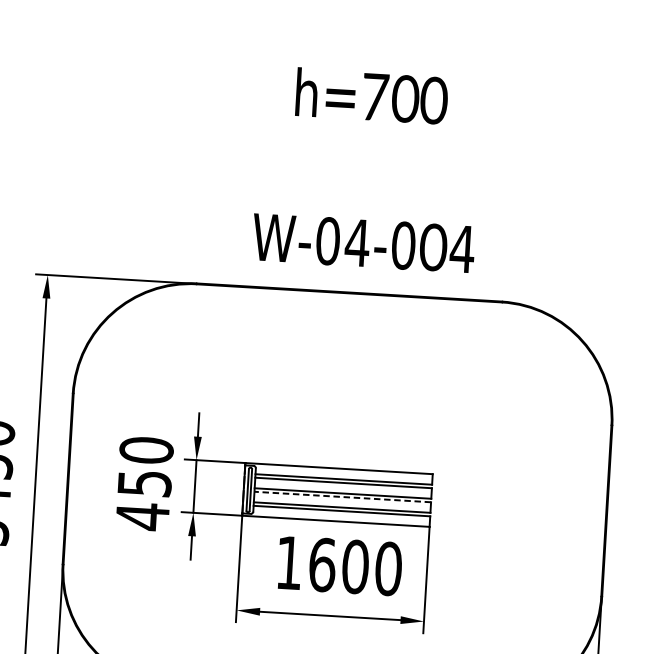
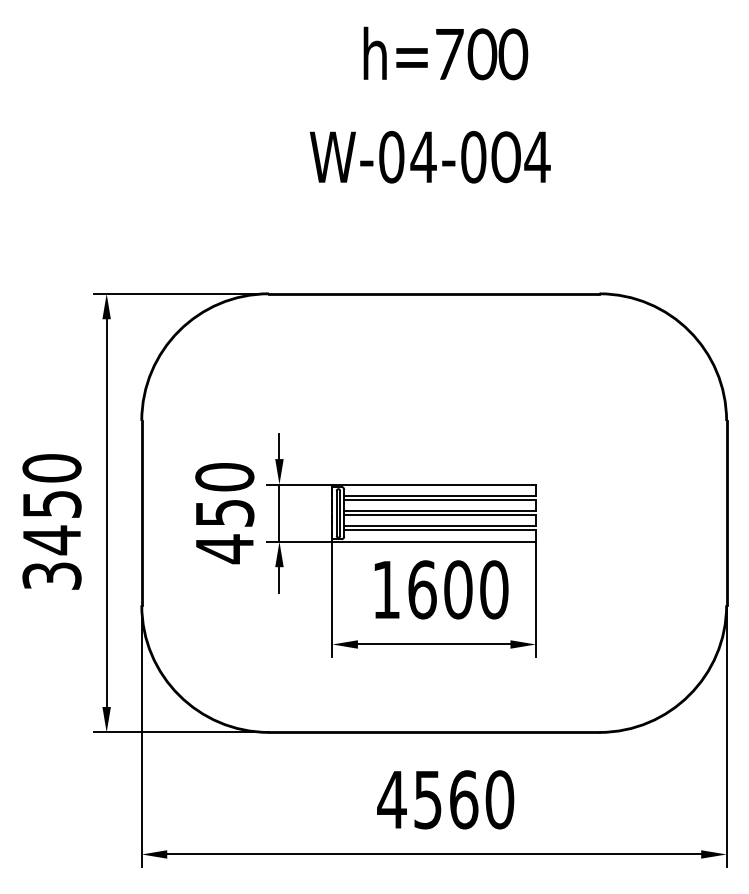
text: (371, 96) -> (445, 53), moved
text: (363, 243) -> (430, 157), moved
line: (343, 497) -> (440, 515), dashed -> solid

